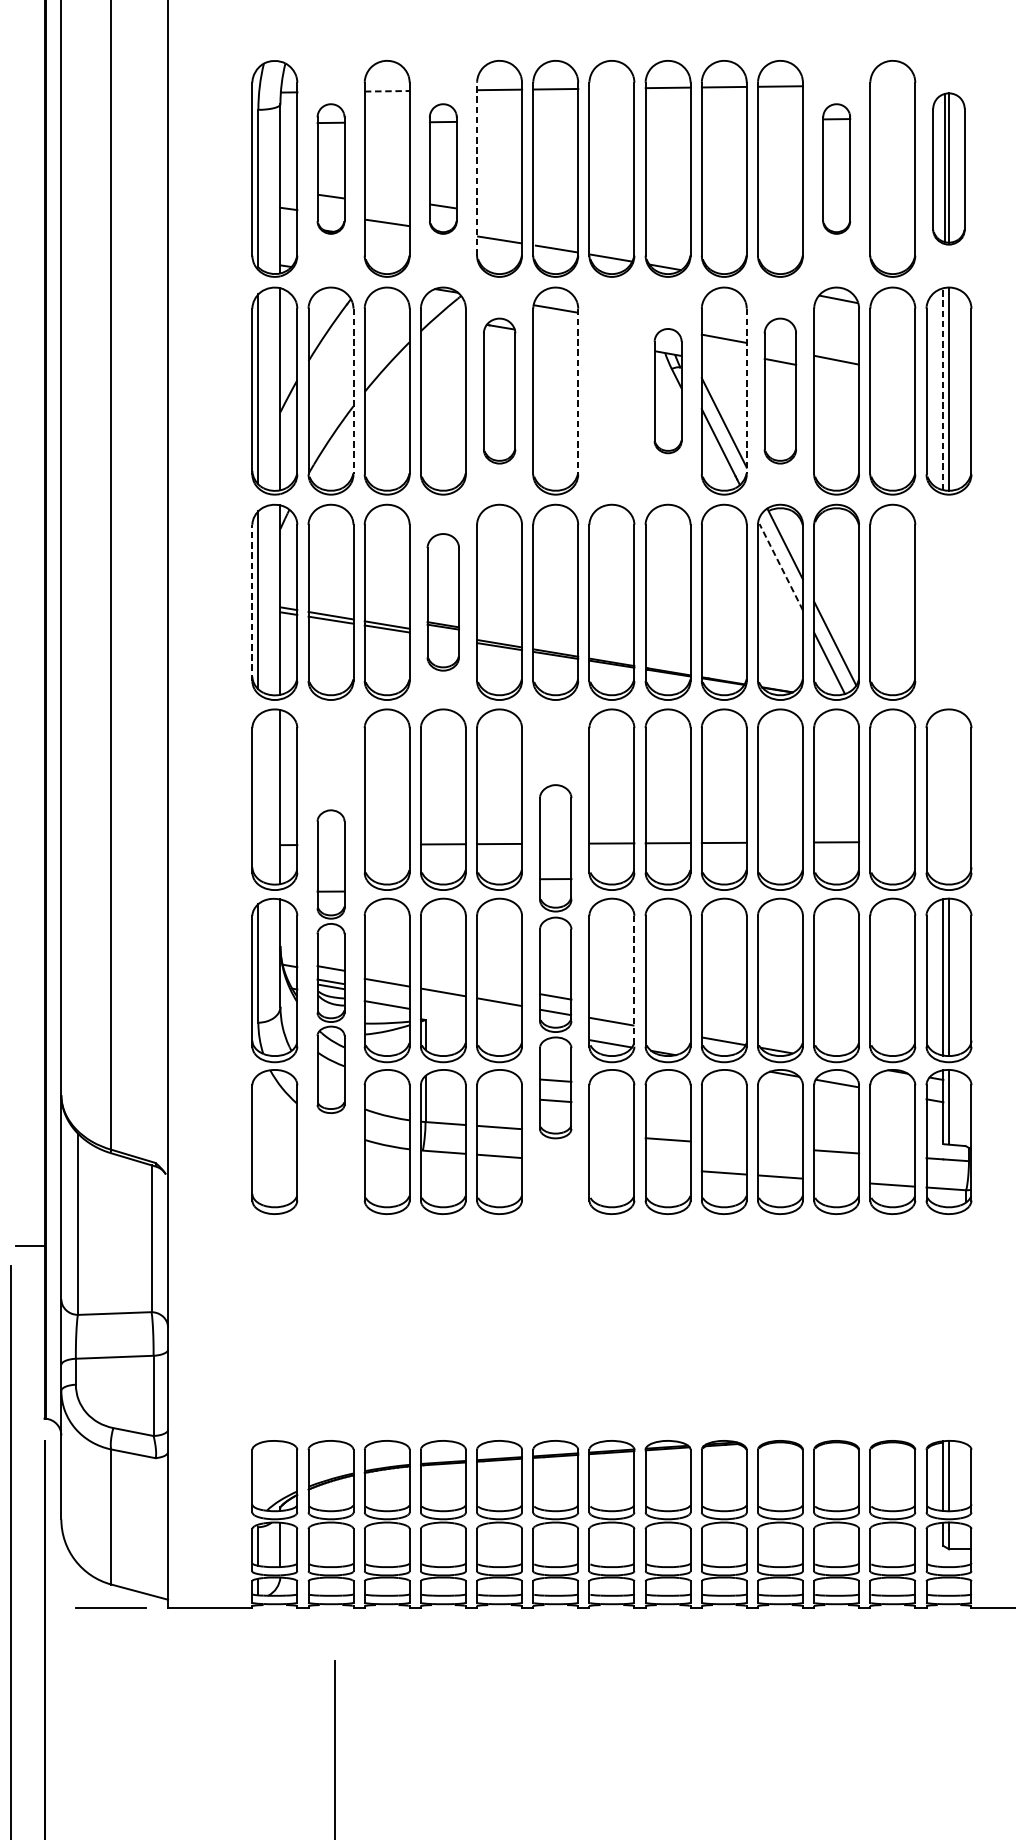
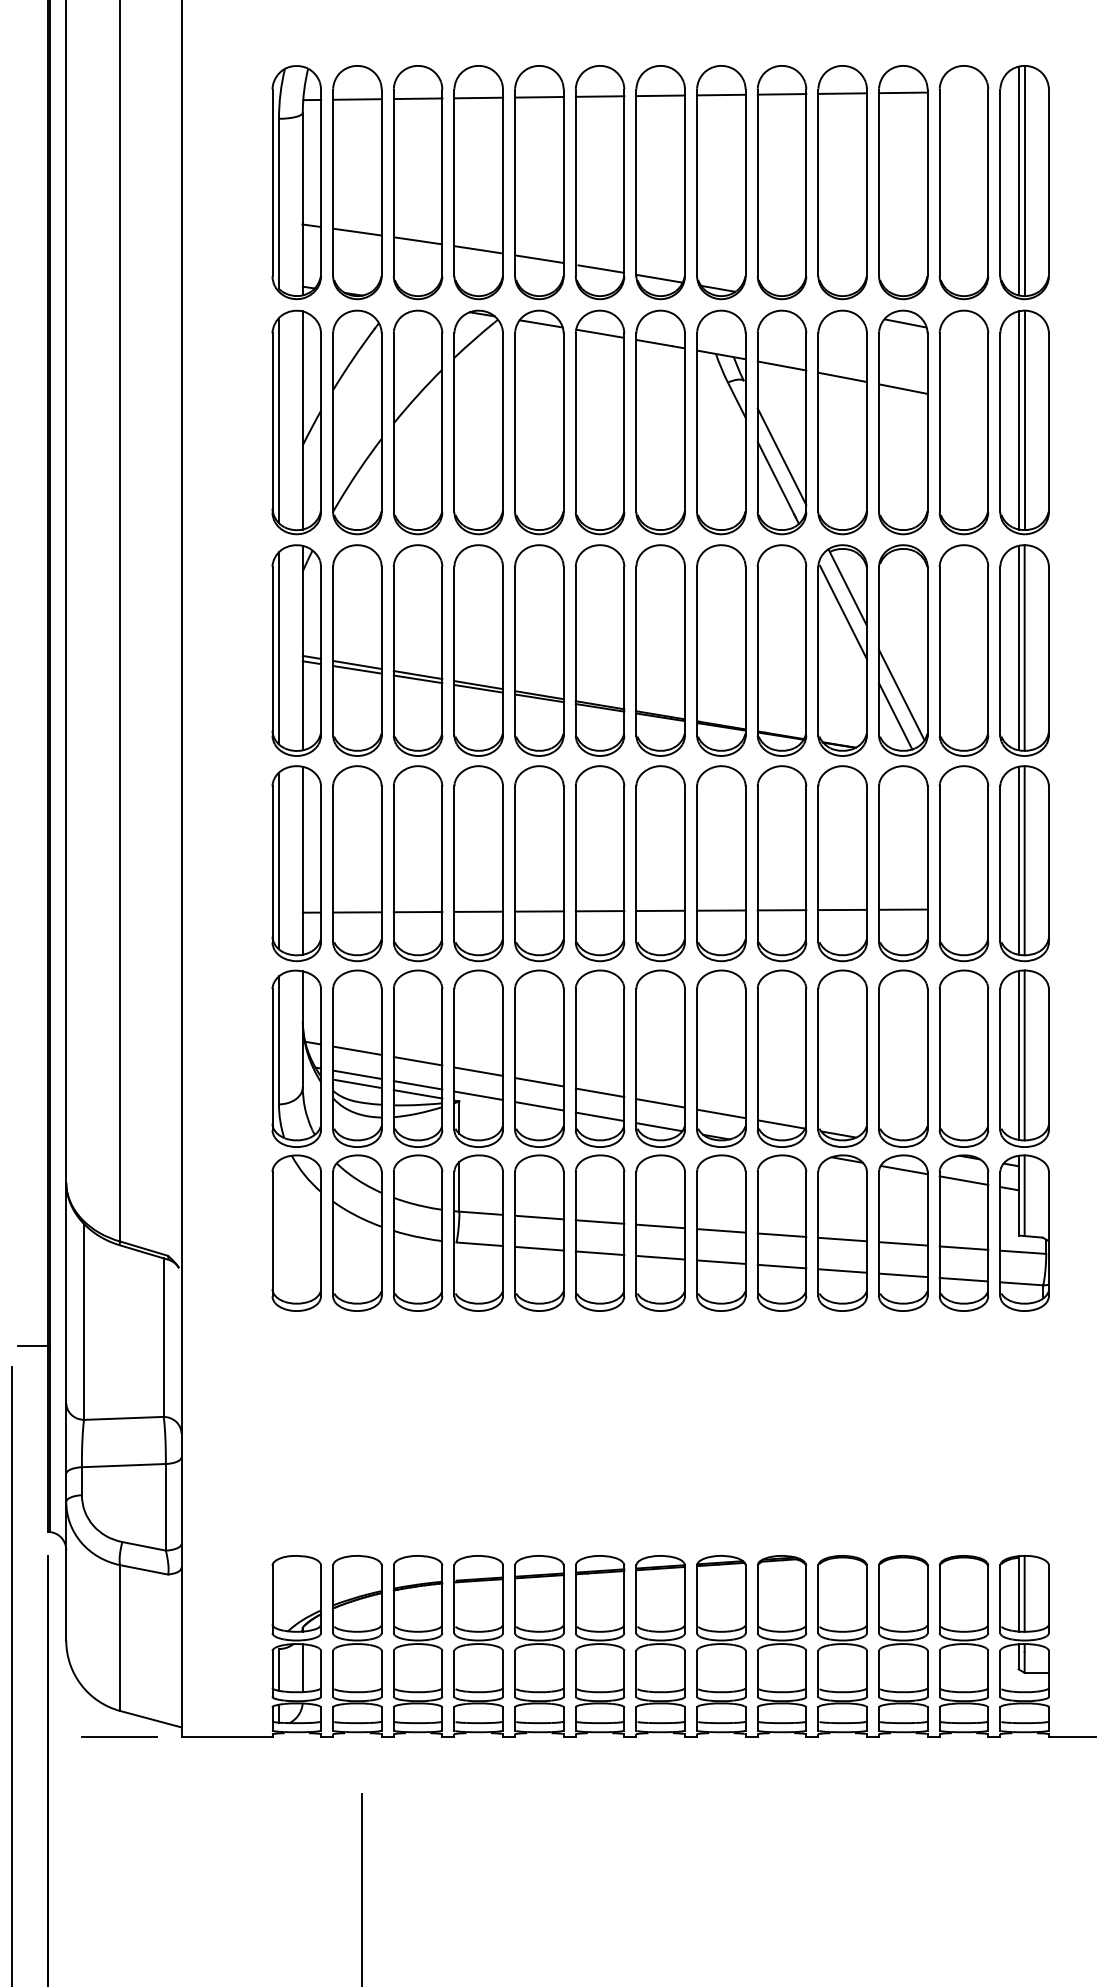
line: (611, 88) -> (660, 95), added
line: (387, 91) -> (418, 98), dashed -> solid
part: (331, 168) -> (357, 182), size x1.67
part: (443, 168) -> (478, 182), size x1.67
line: (477, 168) -> (515, 182), dashed -> solid
part: (836, 168) -> (903, 182), size x1.67
part: (948, 168) -> (1024, 182), size x1.43
line: (943, 388) -> (1018, 419), dashed -> solid
part: (499, 391) -> (539, 422), size x1.43
part: (611, 391) -> (660, 422), added
part: (668, 391) -> (721, 422), size x1.67
part: (780, 391) -> (842, 422), size x1.43
line: (353, 392) -> (381, 423), dashed -> solid
line: (578, 392) -> (624, 423), dashed -> solid
line: (746, 392) -> (806, 423), dashed -> solid
line: (781, 567) -> (843, 612), dashed -> solid
line: (252, 602) -> (272, 650), dashed -> solid
part: (443, 602) -> (478, 650), size x1.43
part: (948, 602) -> (1024, 650), added
line: (258, 796) -> (279, 860), added
line: (943, 796) -> (1018, 860), added
line: (948, 796) -> (1024, 860), added
line: (780, 842) -> (842, 909), added
line: (386, 844) -> (417, 911), added
part: (331, 961) -> (357, 1038), size x1.67
part: (555, 961) -> (599, 1038), size x1.43
line: (633, 981) -> (684, 1059), dashed -> solid
line: (386, 1013) -> (417, 1094), added
line: (443, 1014) -> (478, 1095), added
line: (499, 1024) -> (539, 1106), added
line: (668, 1031) -> (721, 1113), added
line: (892, 1093) -> (963, 1180), added
line: (611, 1135) -> (660, 1226), added
line: (723, 1143) -> (781, 1234), added
line: (780, 1147) -> (842, 1239), added
line: (892, 1155) -> (963, 1247), added
line: (611, 1164) -> (660, 1257), added
line: (668, 1168) -> (721, 1261), added
line: (836, 1181) -> (903, 1275), added

